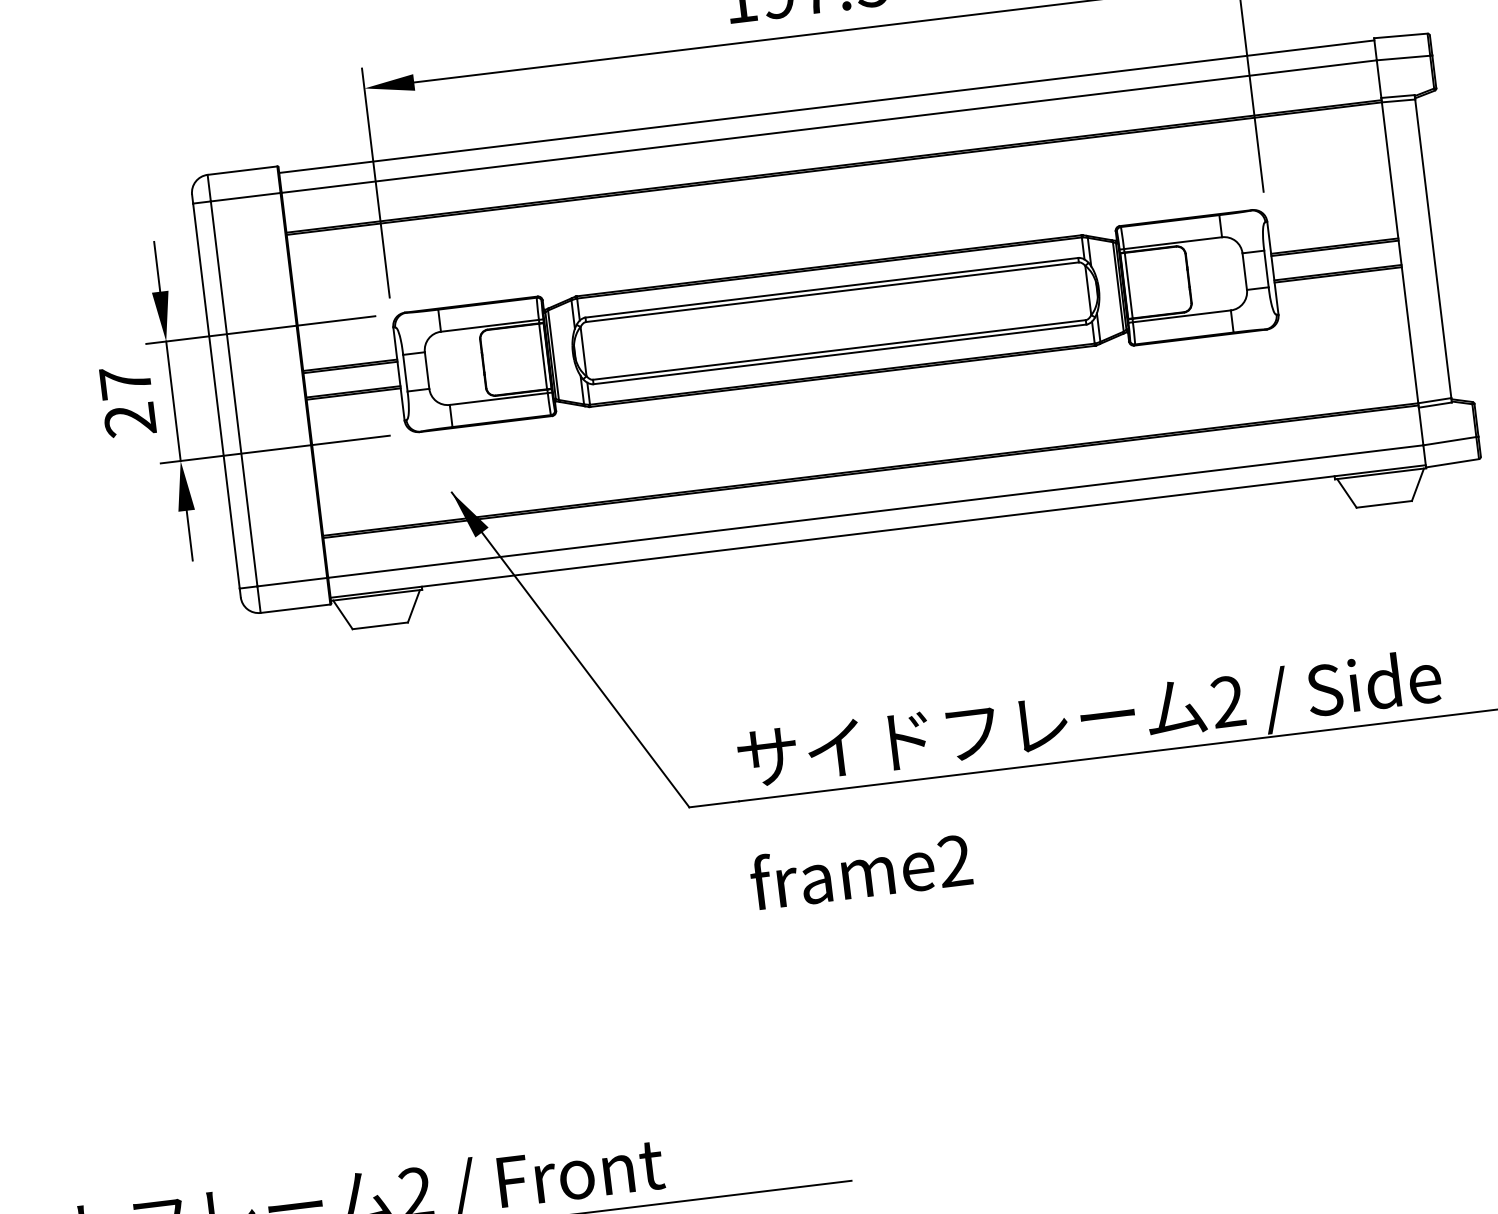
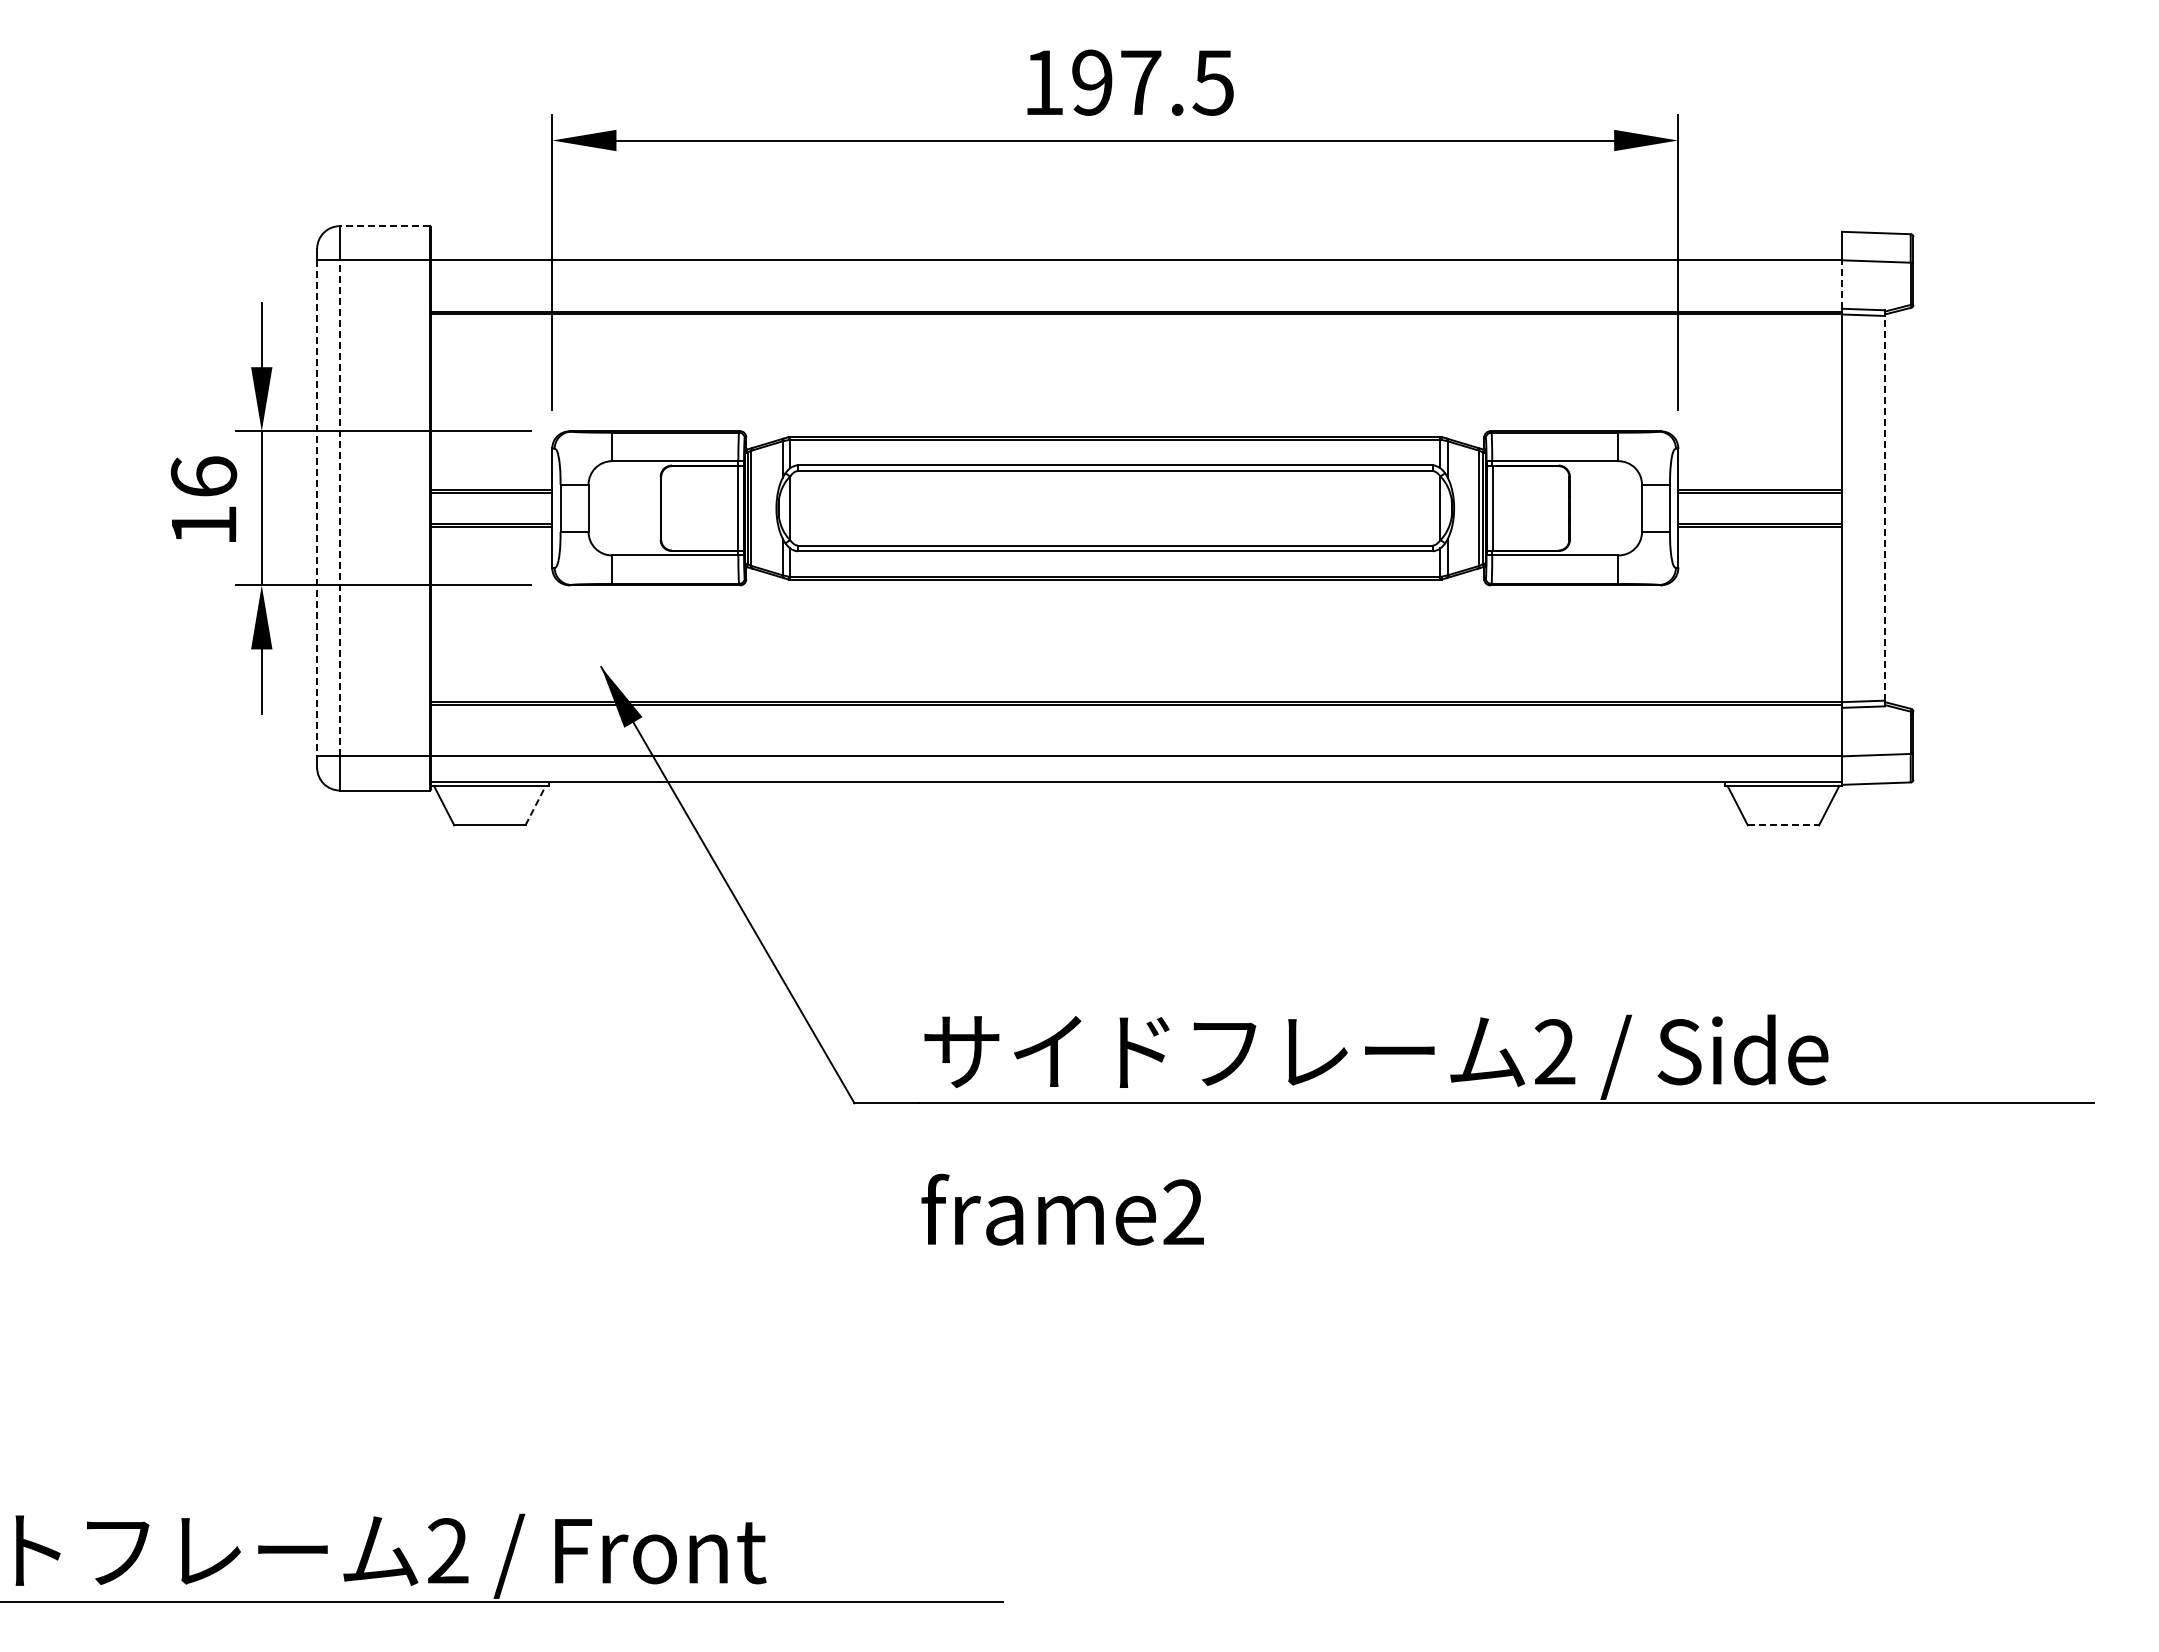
line: (1379, 79) -> (1842, 284), solid -> dashed
line: (826, 106) -> (1136, 234), removed
line: (242, 170) -> (384, 226), solid -> dashed
line: (1432, 248) -> (1884, 507), solid -> dashed
line: (233, 394) -> (339, 508), solid -> dashed
line: (216, 396) -> (317, 508), solid -> dashed
text: (127, 400) -> (203, 500), 27 -> 16
line: (1384, 504) -> (1783, 825), solid -> dashed
line: (413, 606) -> (535, 805), solid -> dashed

